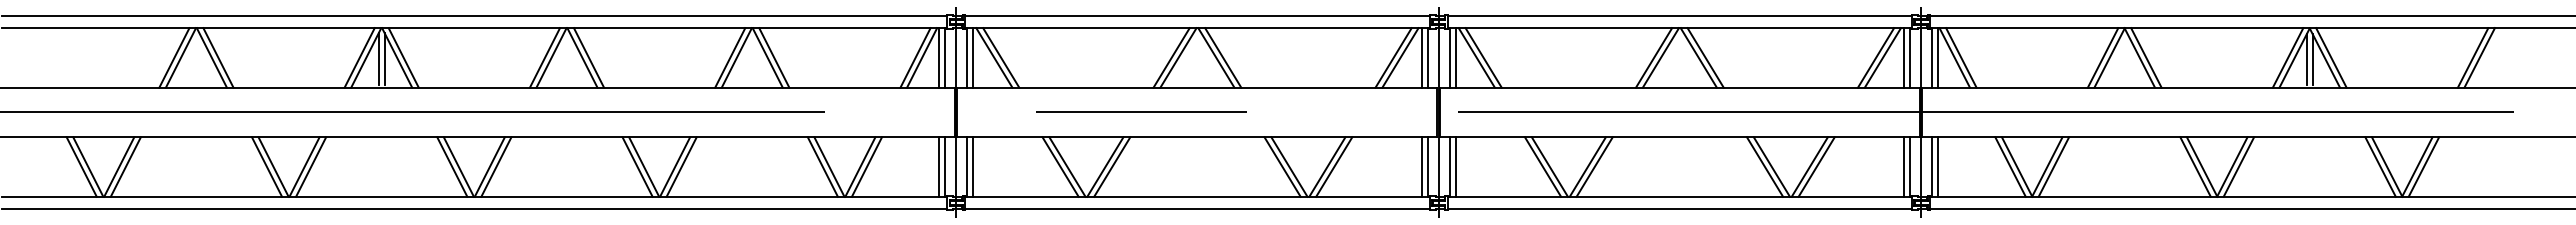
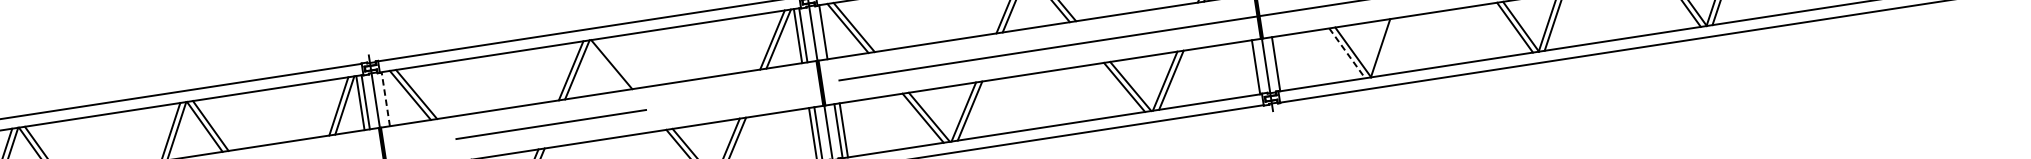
line: (967, 57) -> (385, 98), solid -> dashed
line: (973, 57) -> (391, 97), removed
line: (1223, 57) -> (618, 63), removed
line: (1455, 57) -> (828, 31), removed
line: (1904, 166) -> (1250, 67), removed
line: (1937, 166) -> (1280, 63), removed
line: (2053, 166) -> (1386, 46), removed
line: (2010, 167) -> (1347, 53), solid -> dashed

